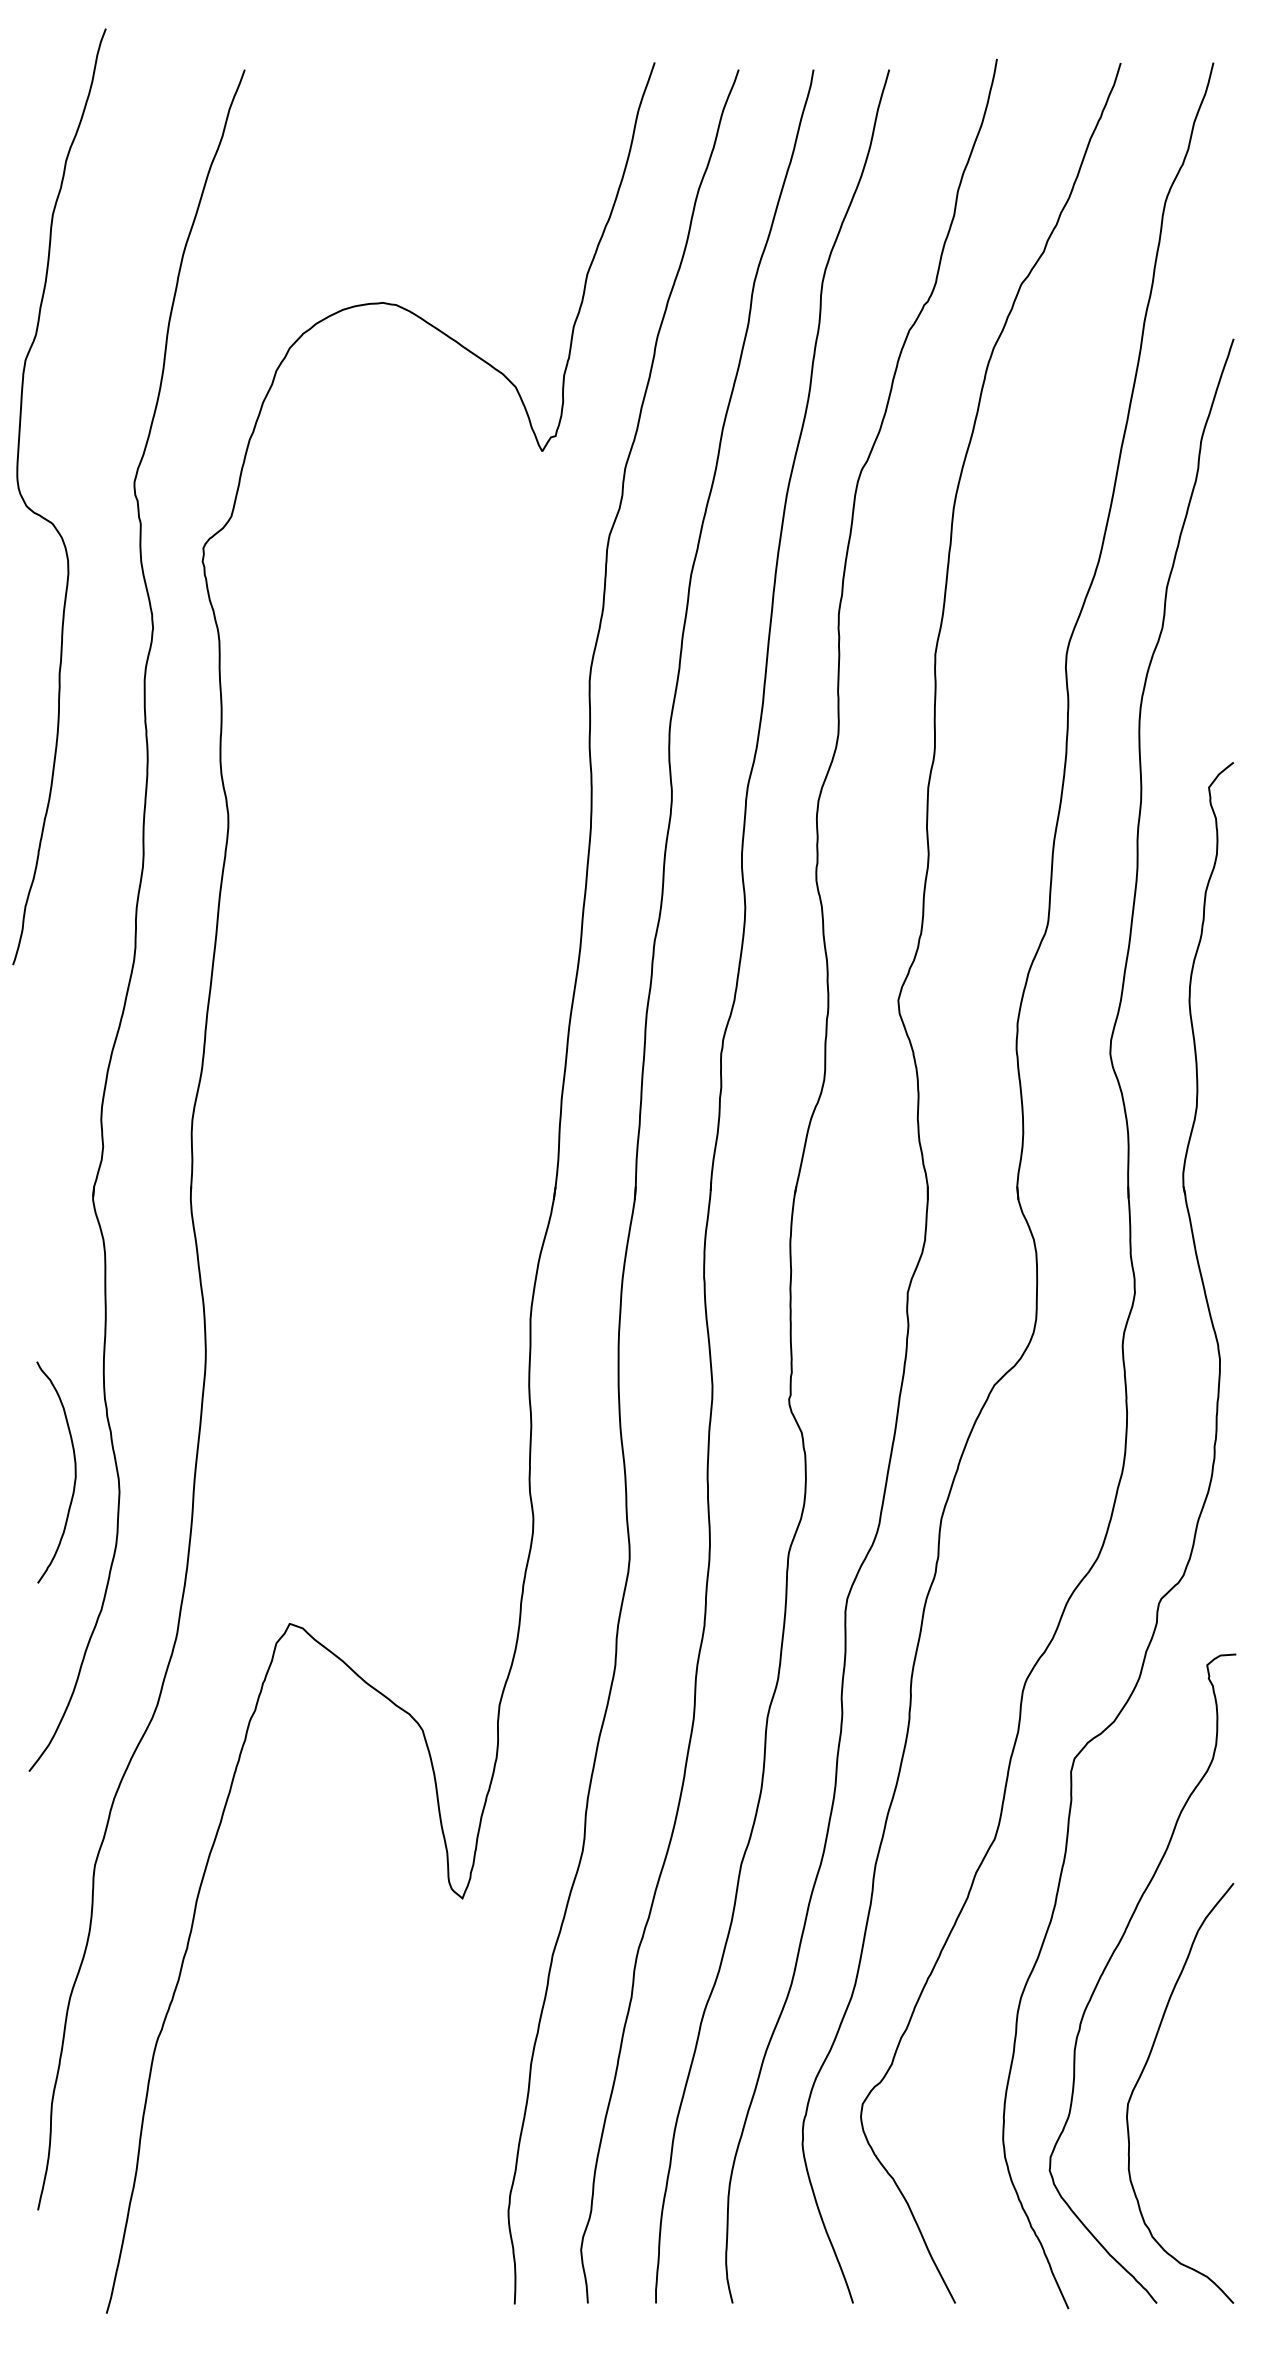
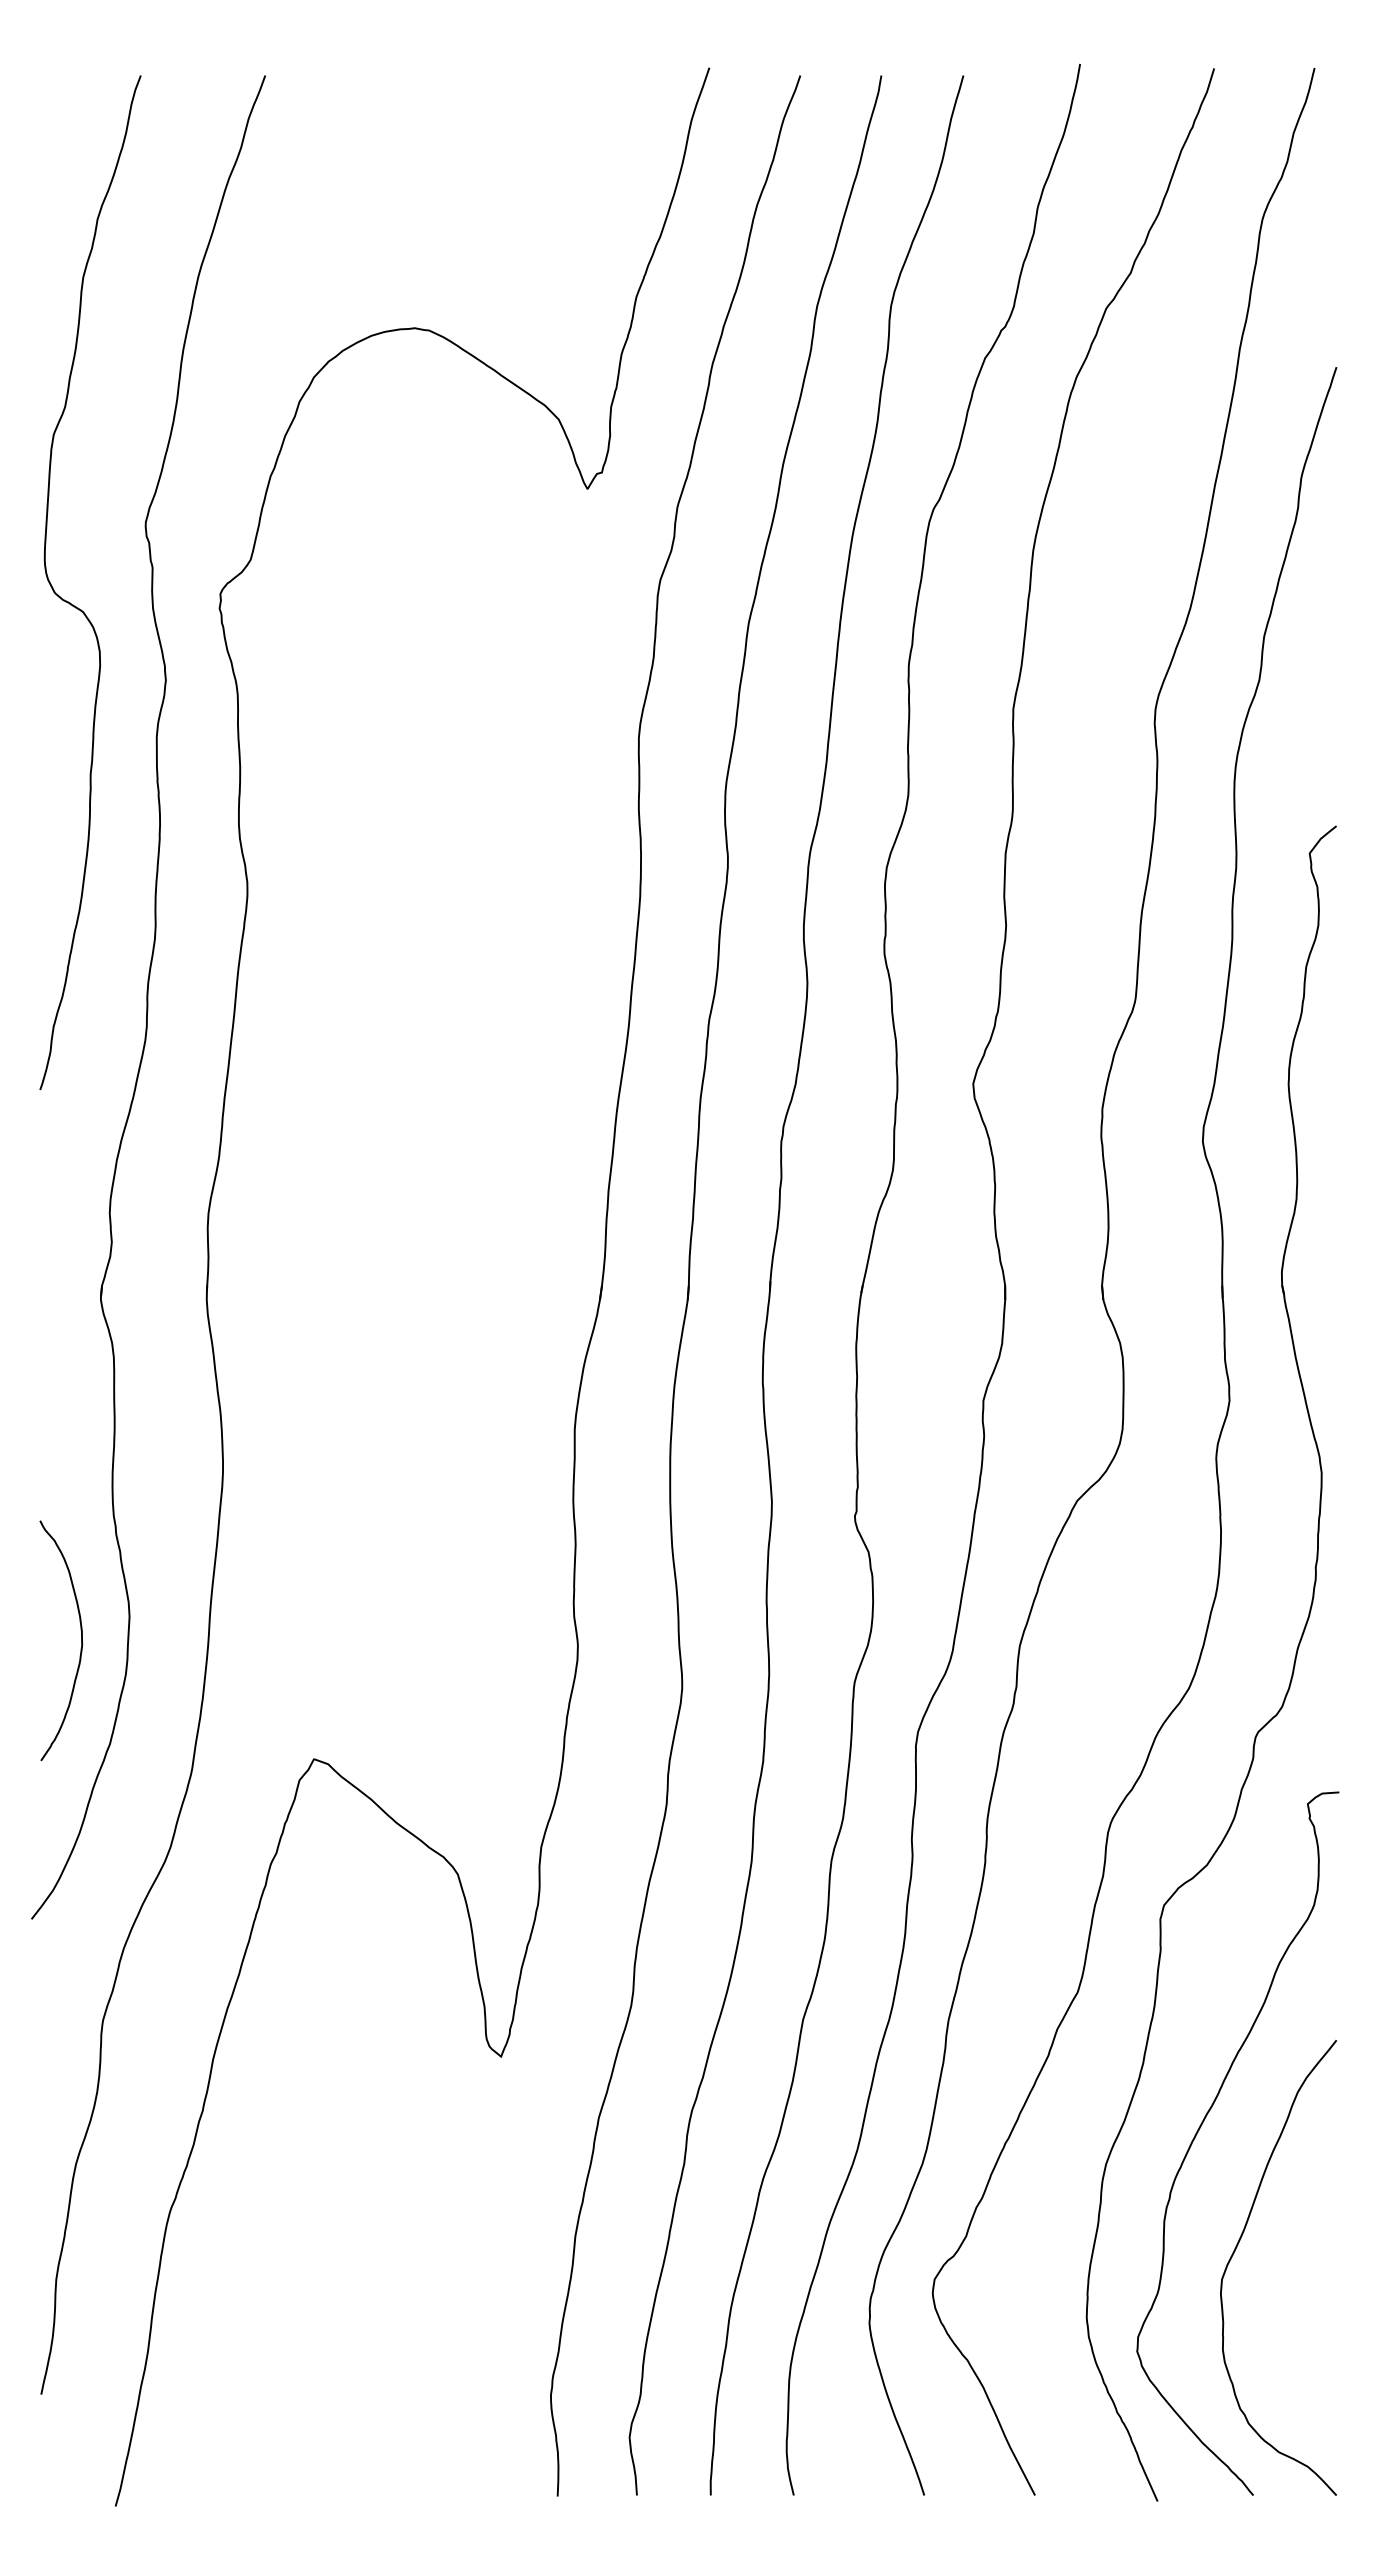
curve: (46, 518) -> (76, 606), moved
curve: (74, 1472) -> (80, 1640), moved

